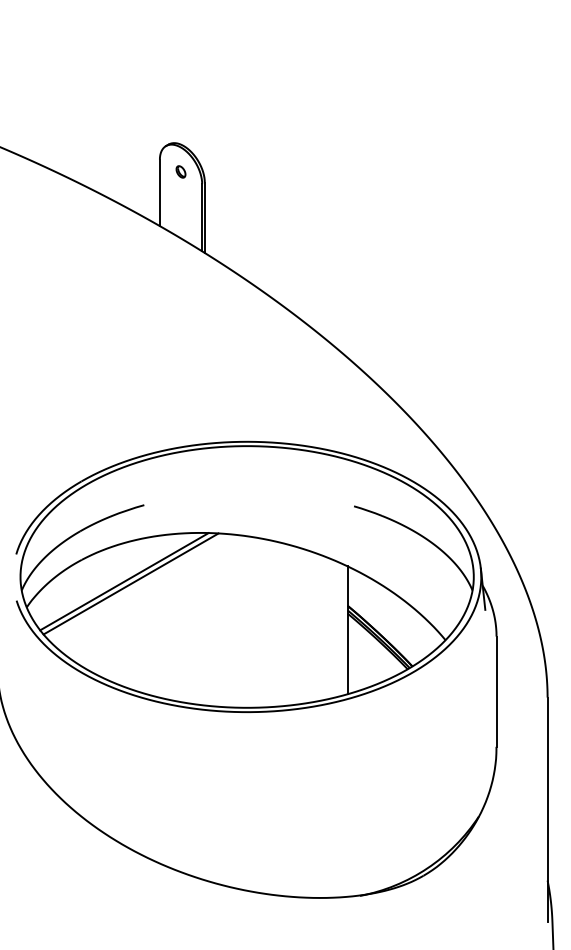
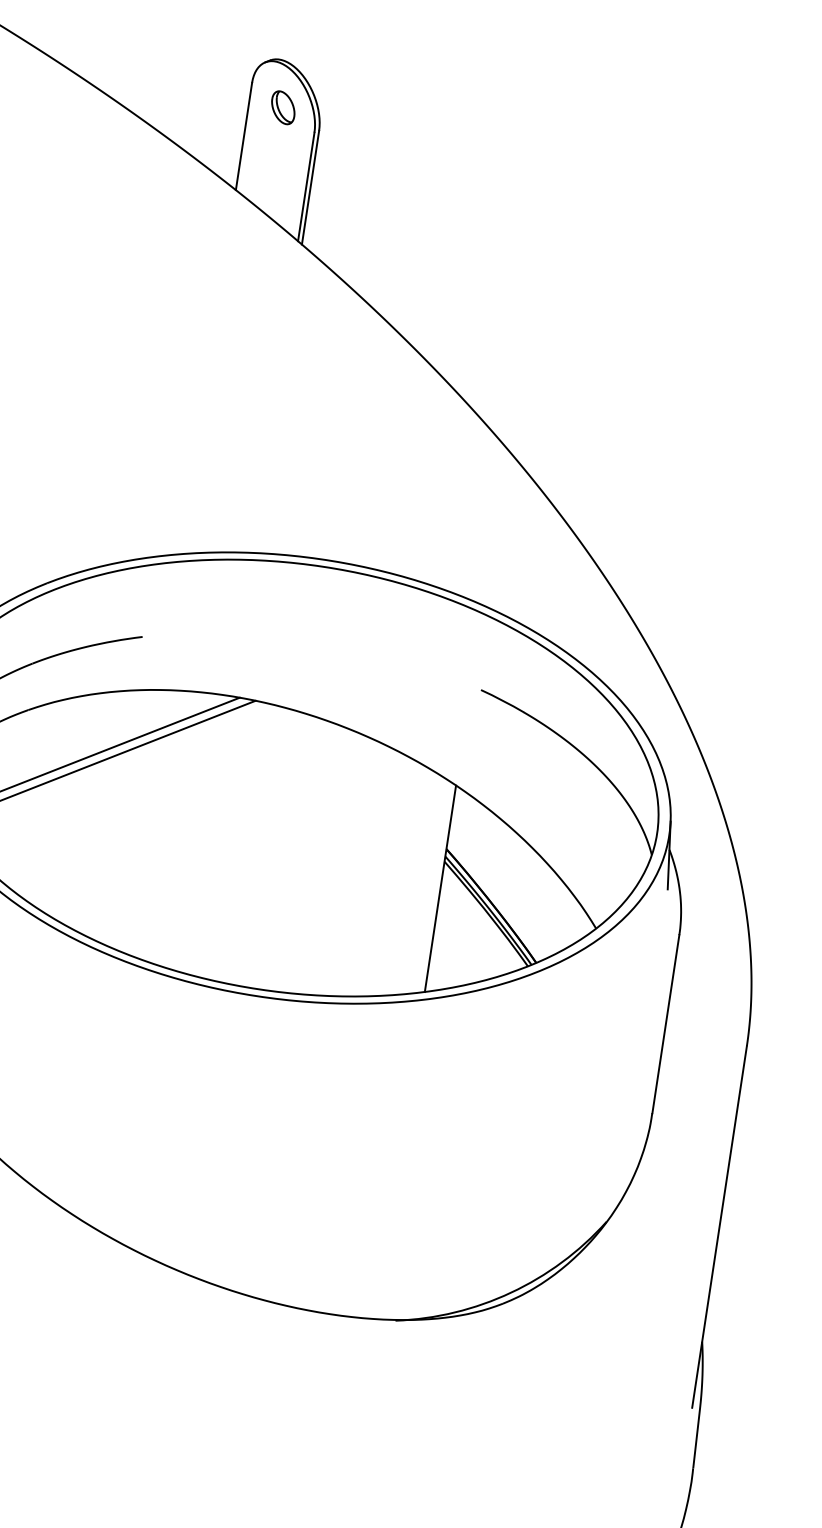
part: (180, 171) -> (282, 106), size x1.67

